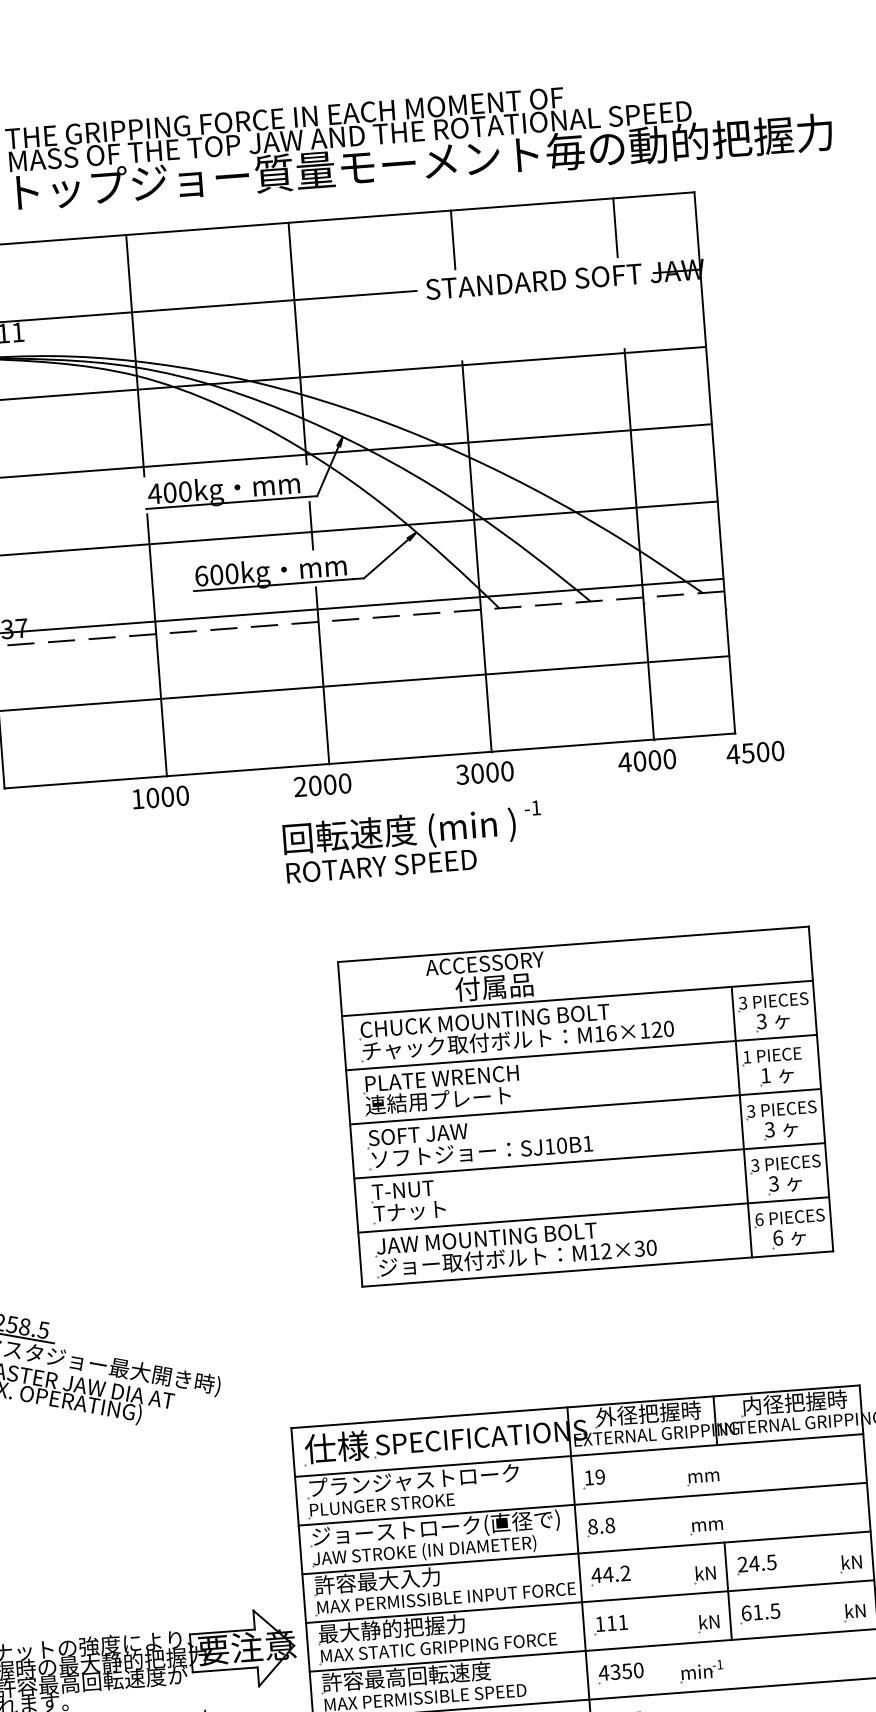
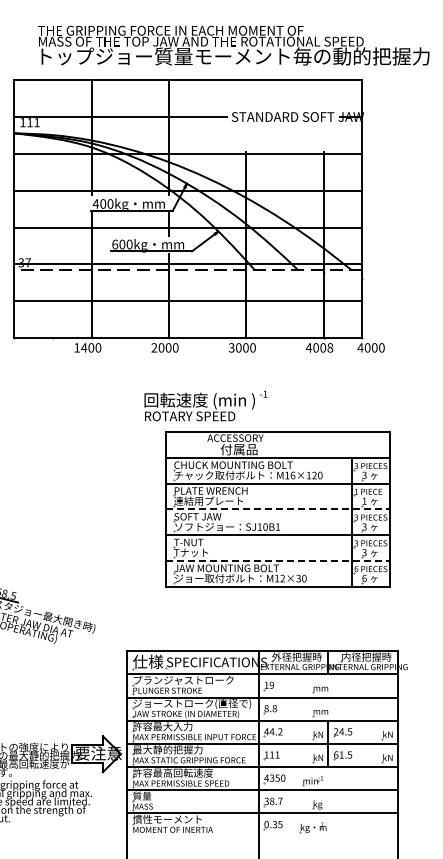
line: (615, 228) -> (323, 94), removed
line: (453, 240) -> (246, 94), removed
text: (747, 752) -> (367, 347), 4500 -> 4000
text: (670, 760) -> (330, 348), 4000 -> 4008
text: (153, 797) -> (84, 347), 1000 -> 1400
text: (412, 841) -> (205, 405), moved
line: (586, 1106) -> (278, 509), solid -> dashed
line: (594, 1213) -> (278, 560), solid -> dashed

